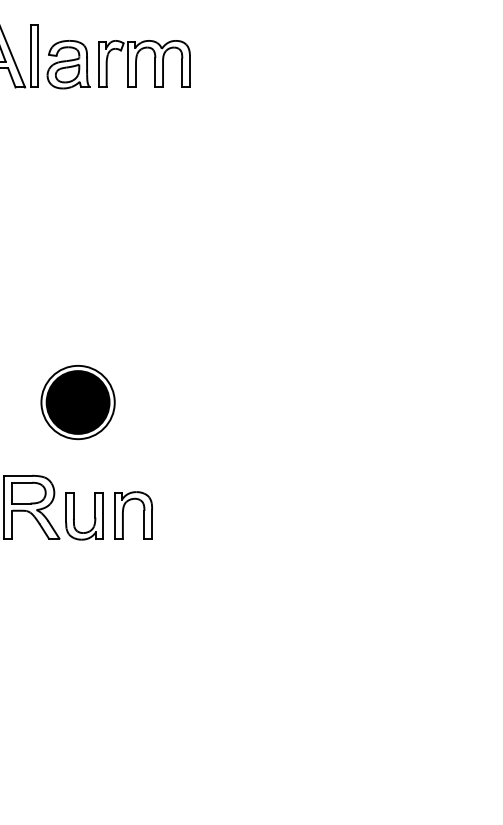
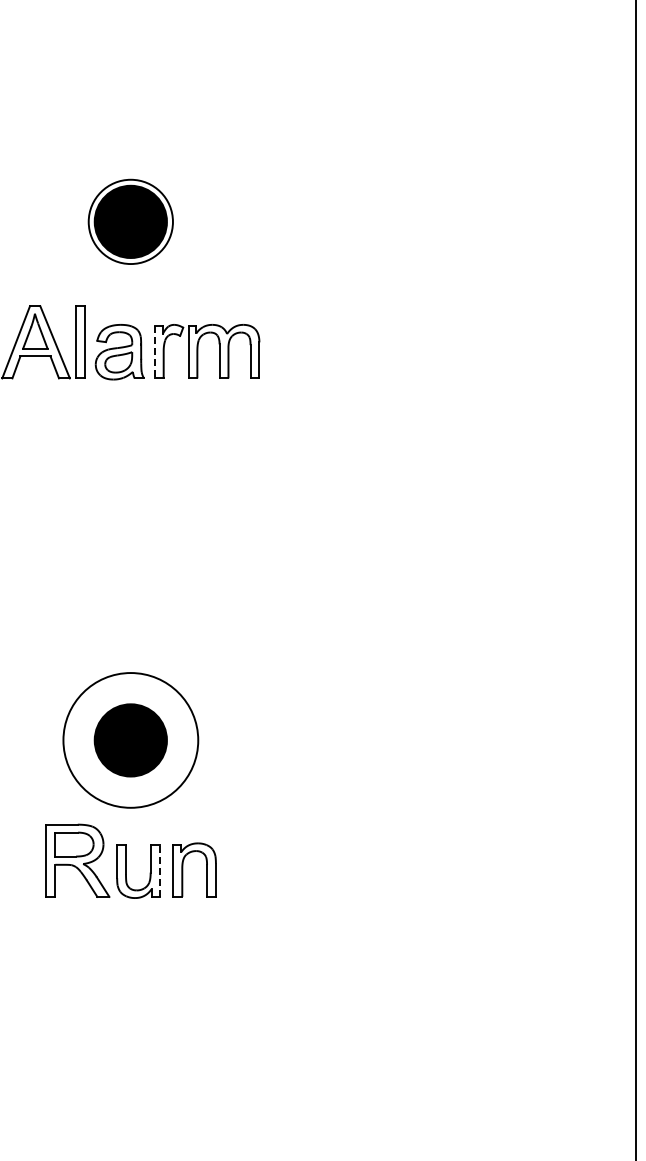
line: (98, 64) -> (154, 352), solid -> dashed
circle: (77, 402) -> (130, 740), size x1.6
line: (103, 515) -> (159, 870), solid -> dashed

